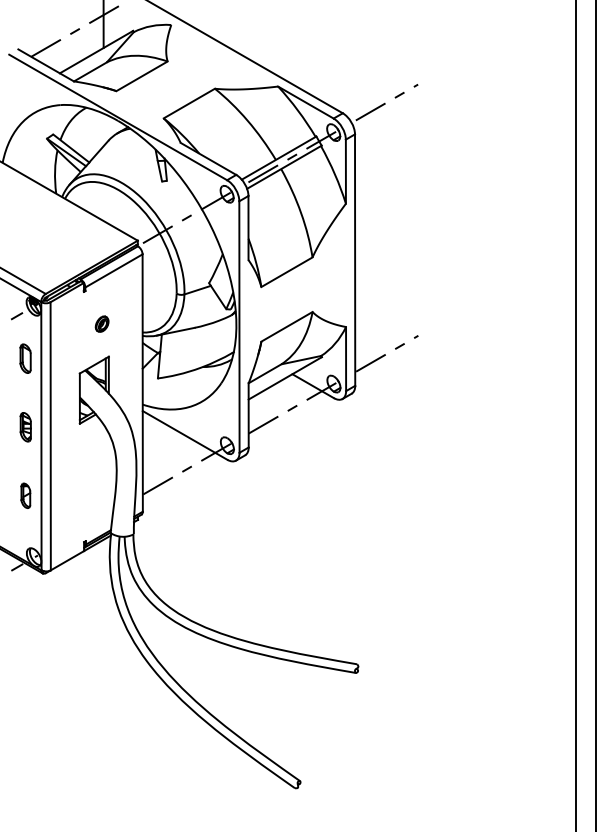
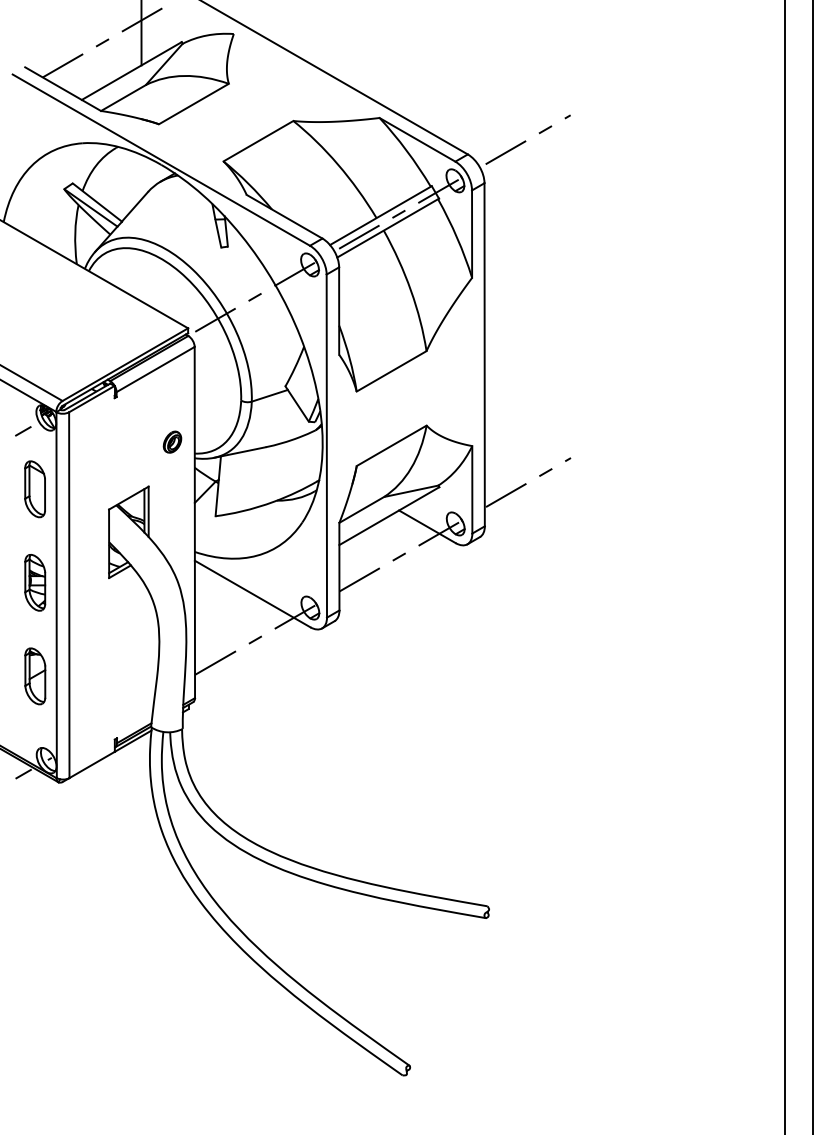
part: (102, 323) -> (172, 441), moved
part: (25, 358) -> (34, 489), size x1.43
part: (25, 426) -> (35, 582), size x1.43
part: (25, 495) -> (35, 676), size x1.67

